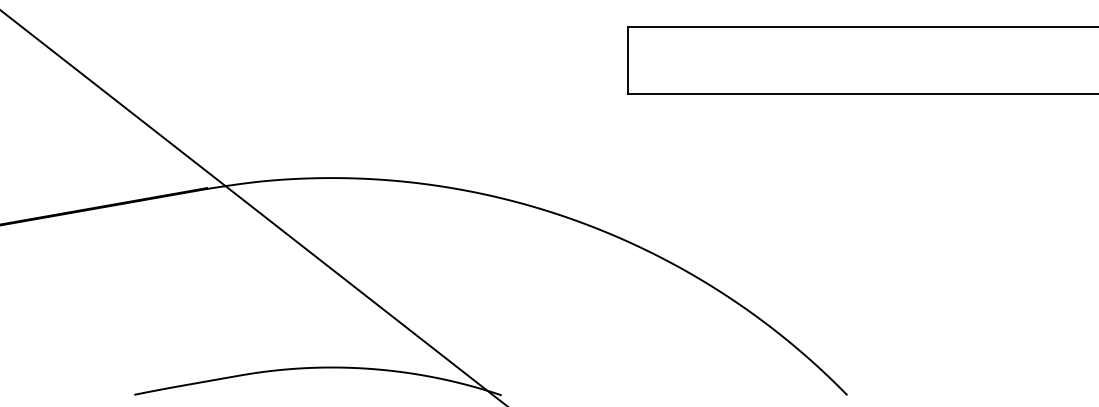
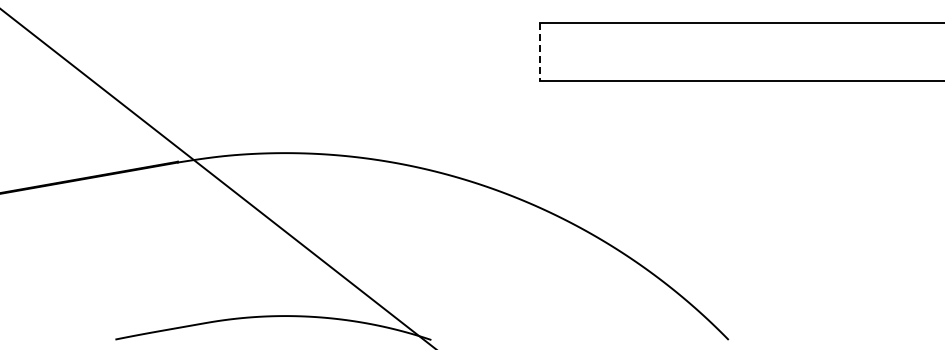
line: (628, 61) -> (540, 52), solid -> dashed

